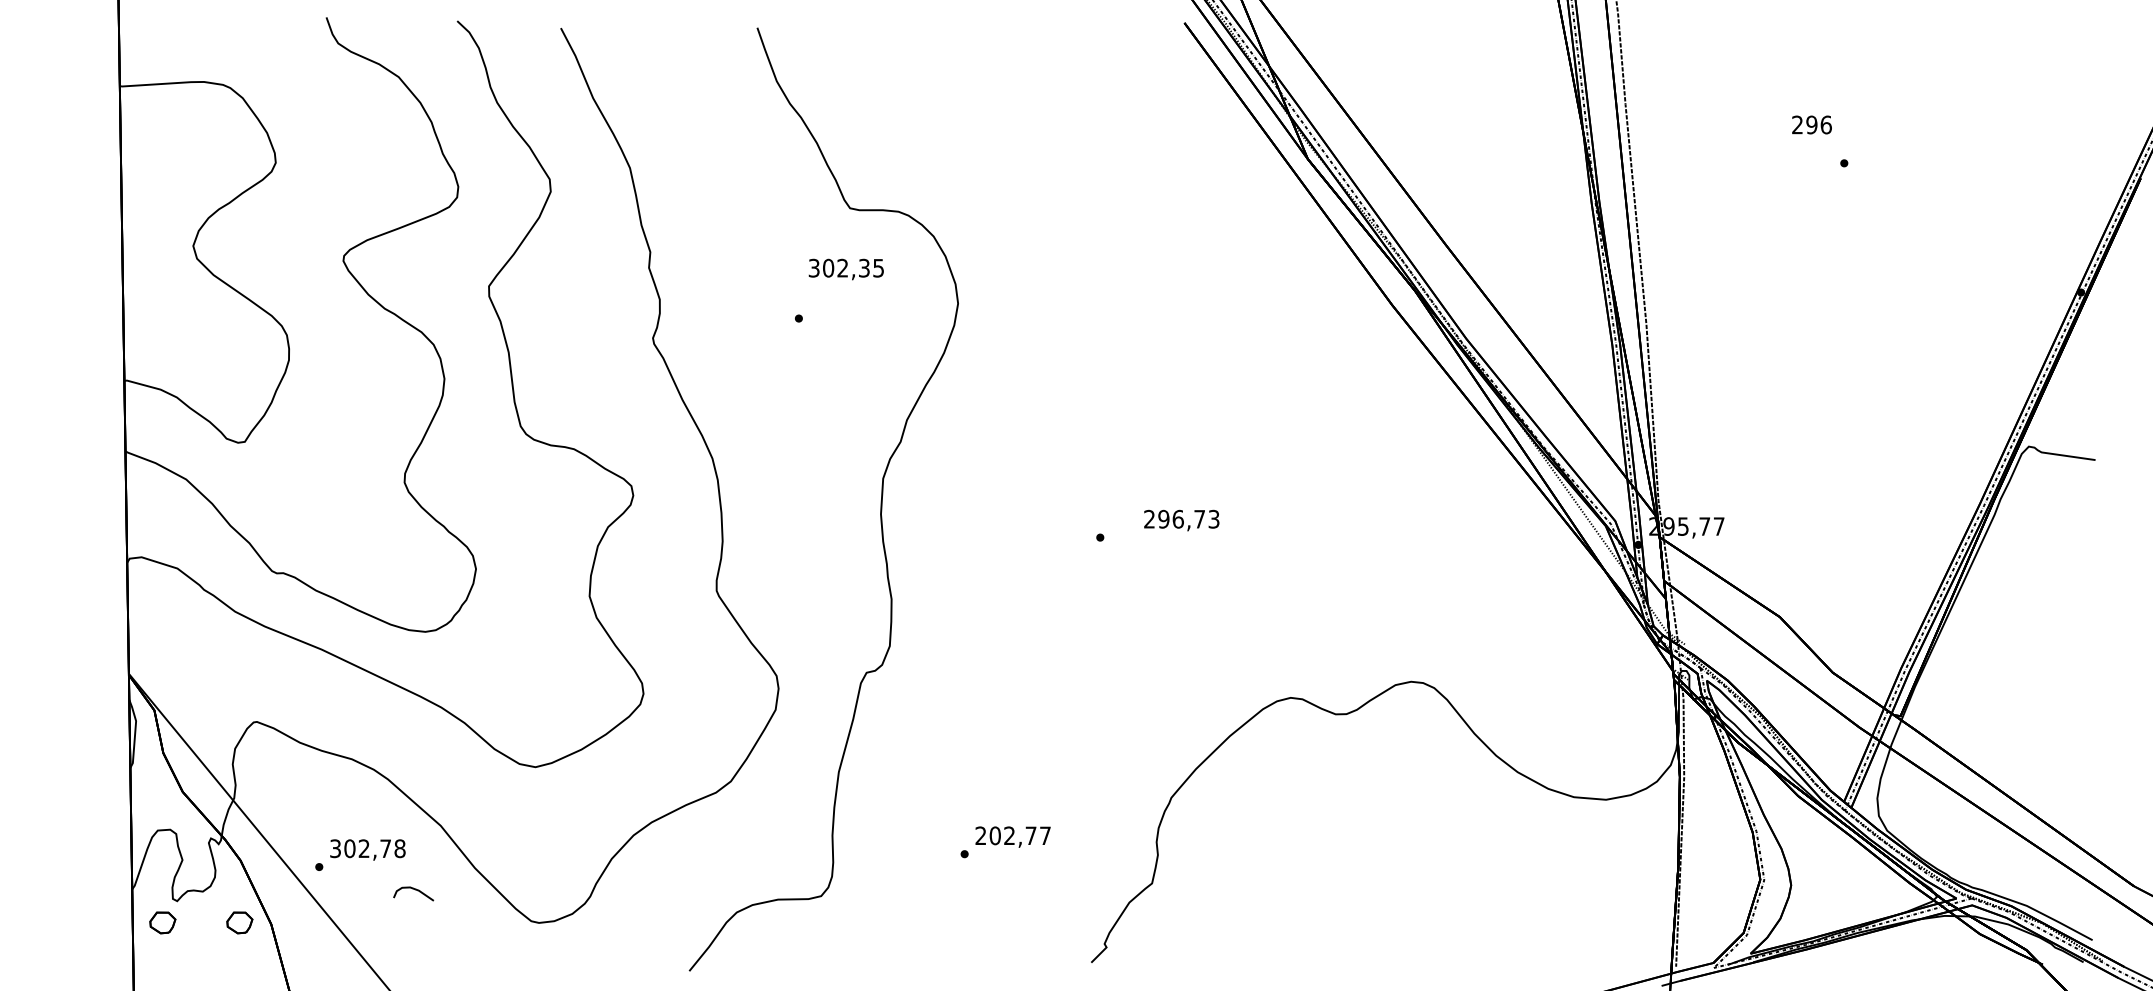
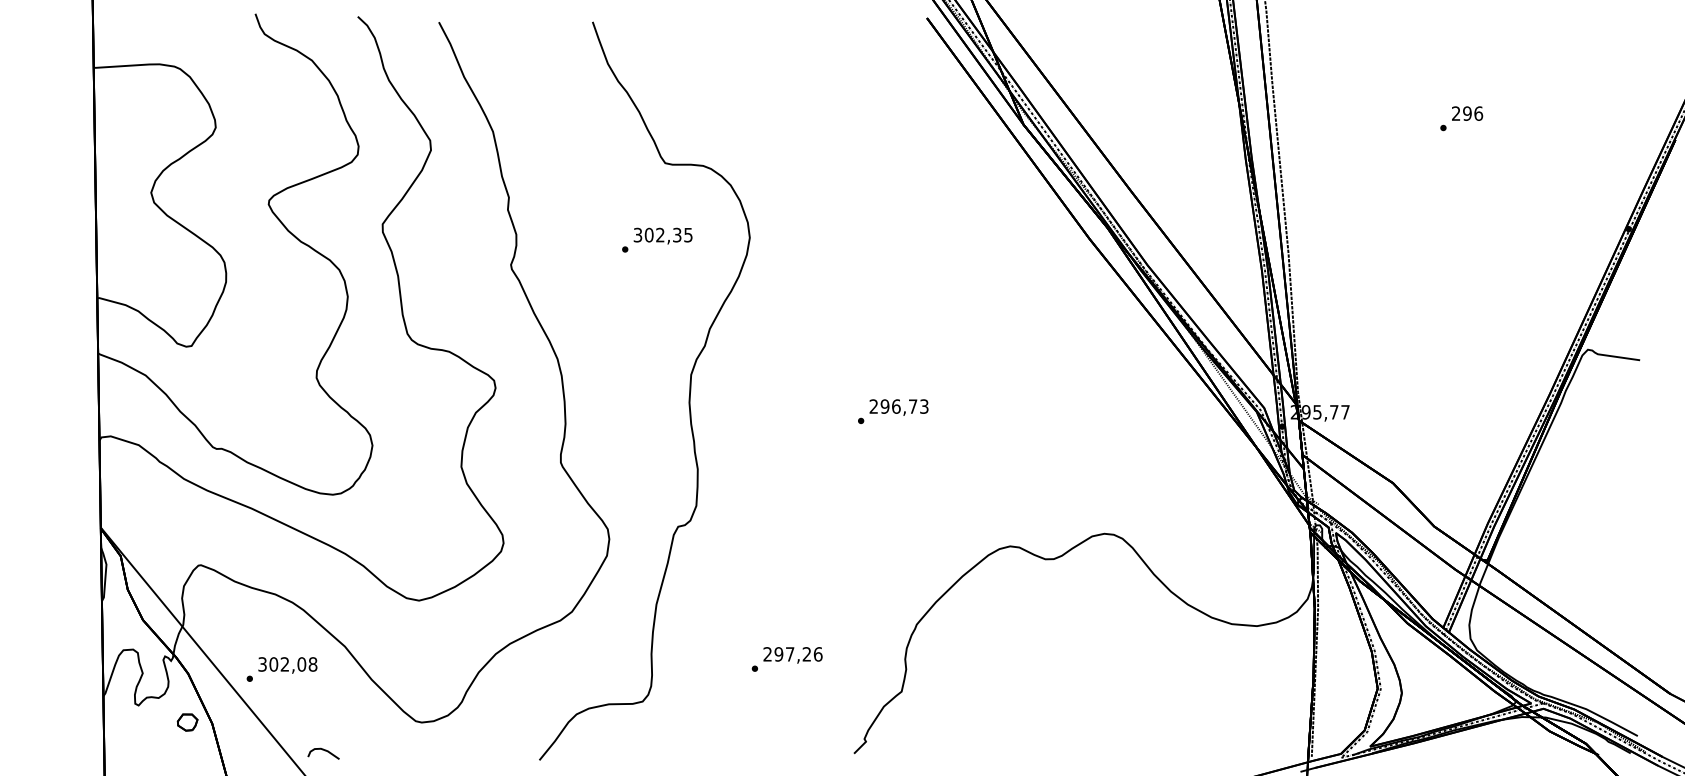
text: (1811, 124) -> (1467, 113), moved
text: (845, 269) -> (662, 236), moved
text: (1181, 520) -> (898, 407), moved
text: (1020, 835) -> (798, 654), 202,77 -> 297,26
text: (385, 848) -> (301, 664), 302,78 -> 302,08
curve: (415, 890) -> (325, 751), moved
part: (162, 922) -> (127, 722), removed

